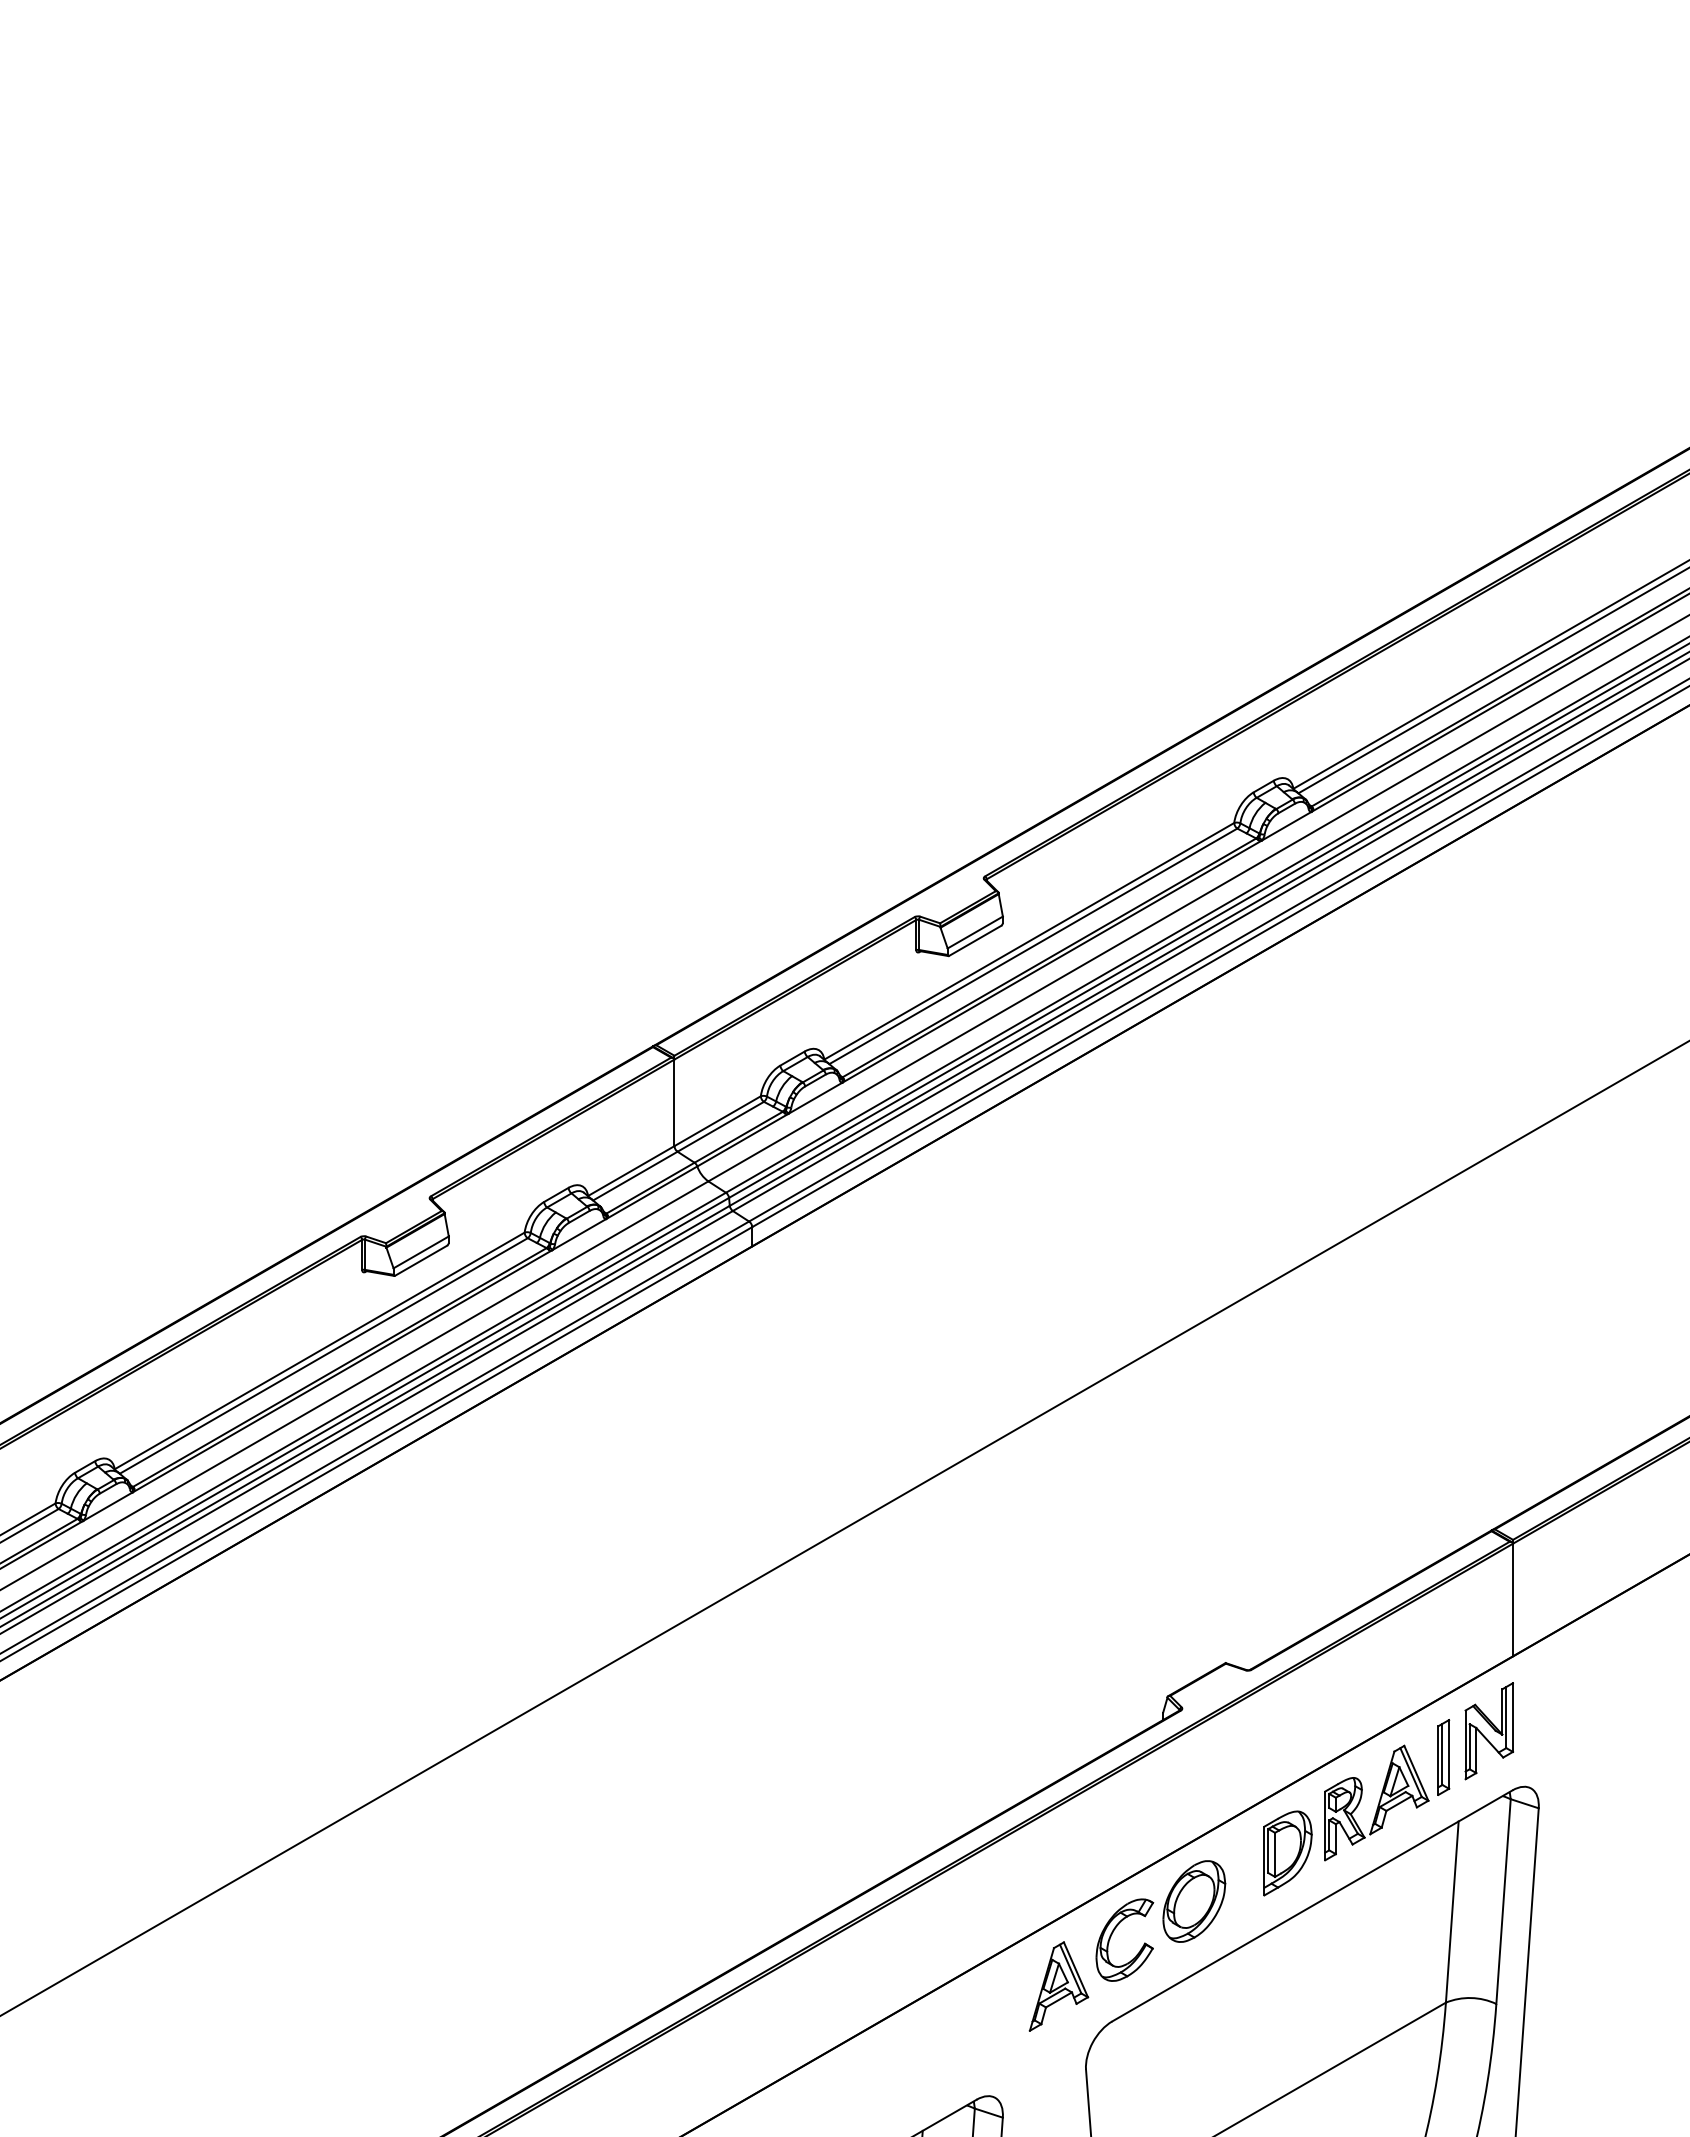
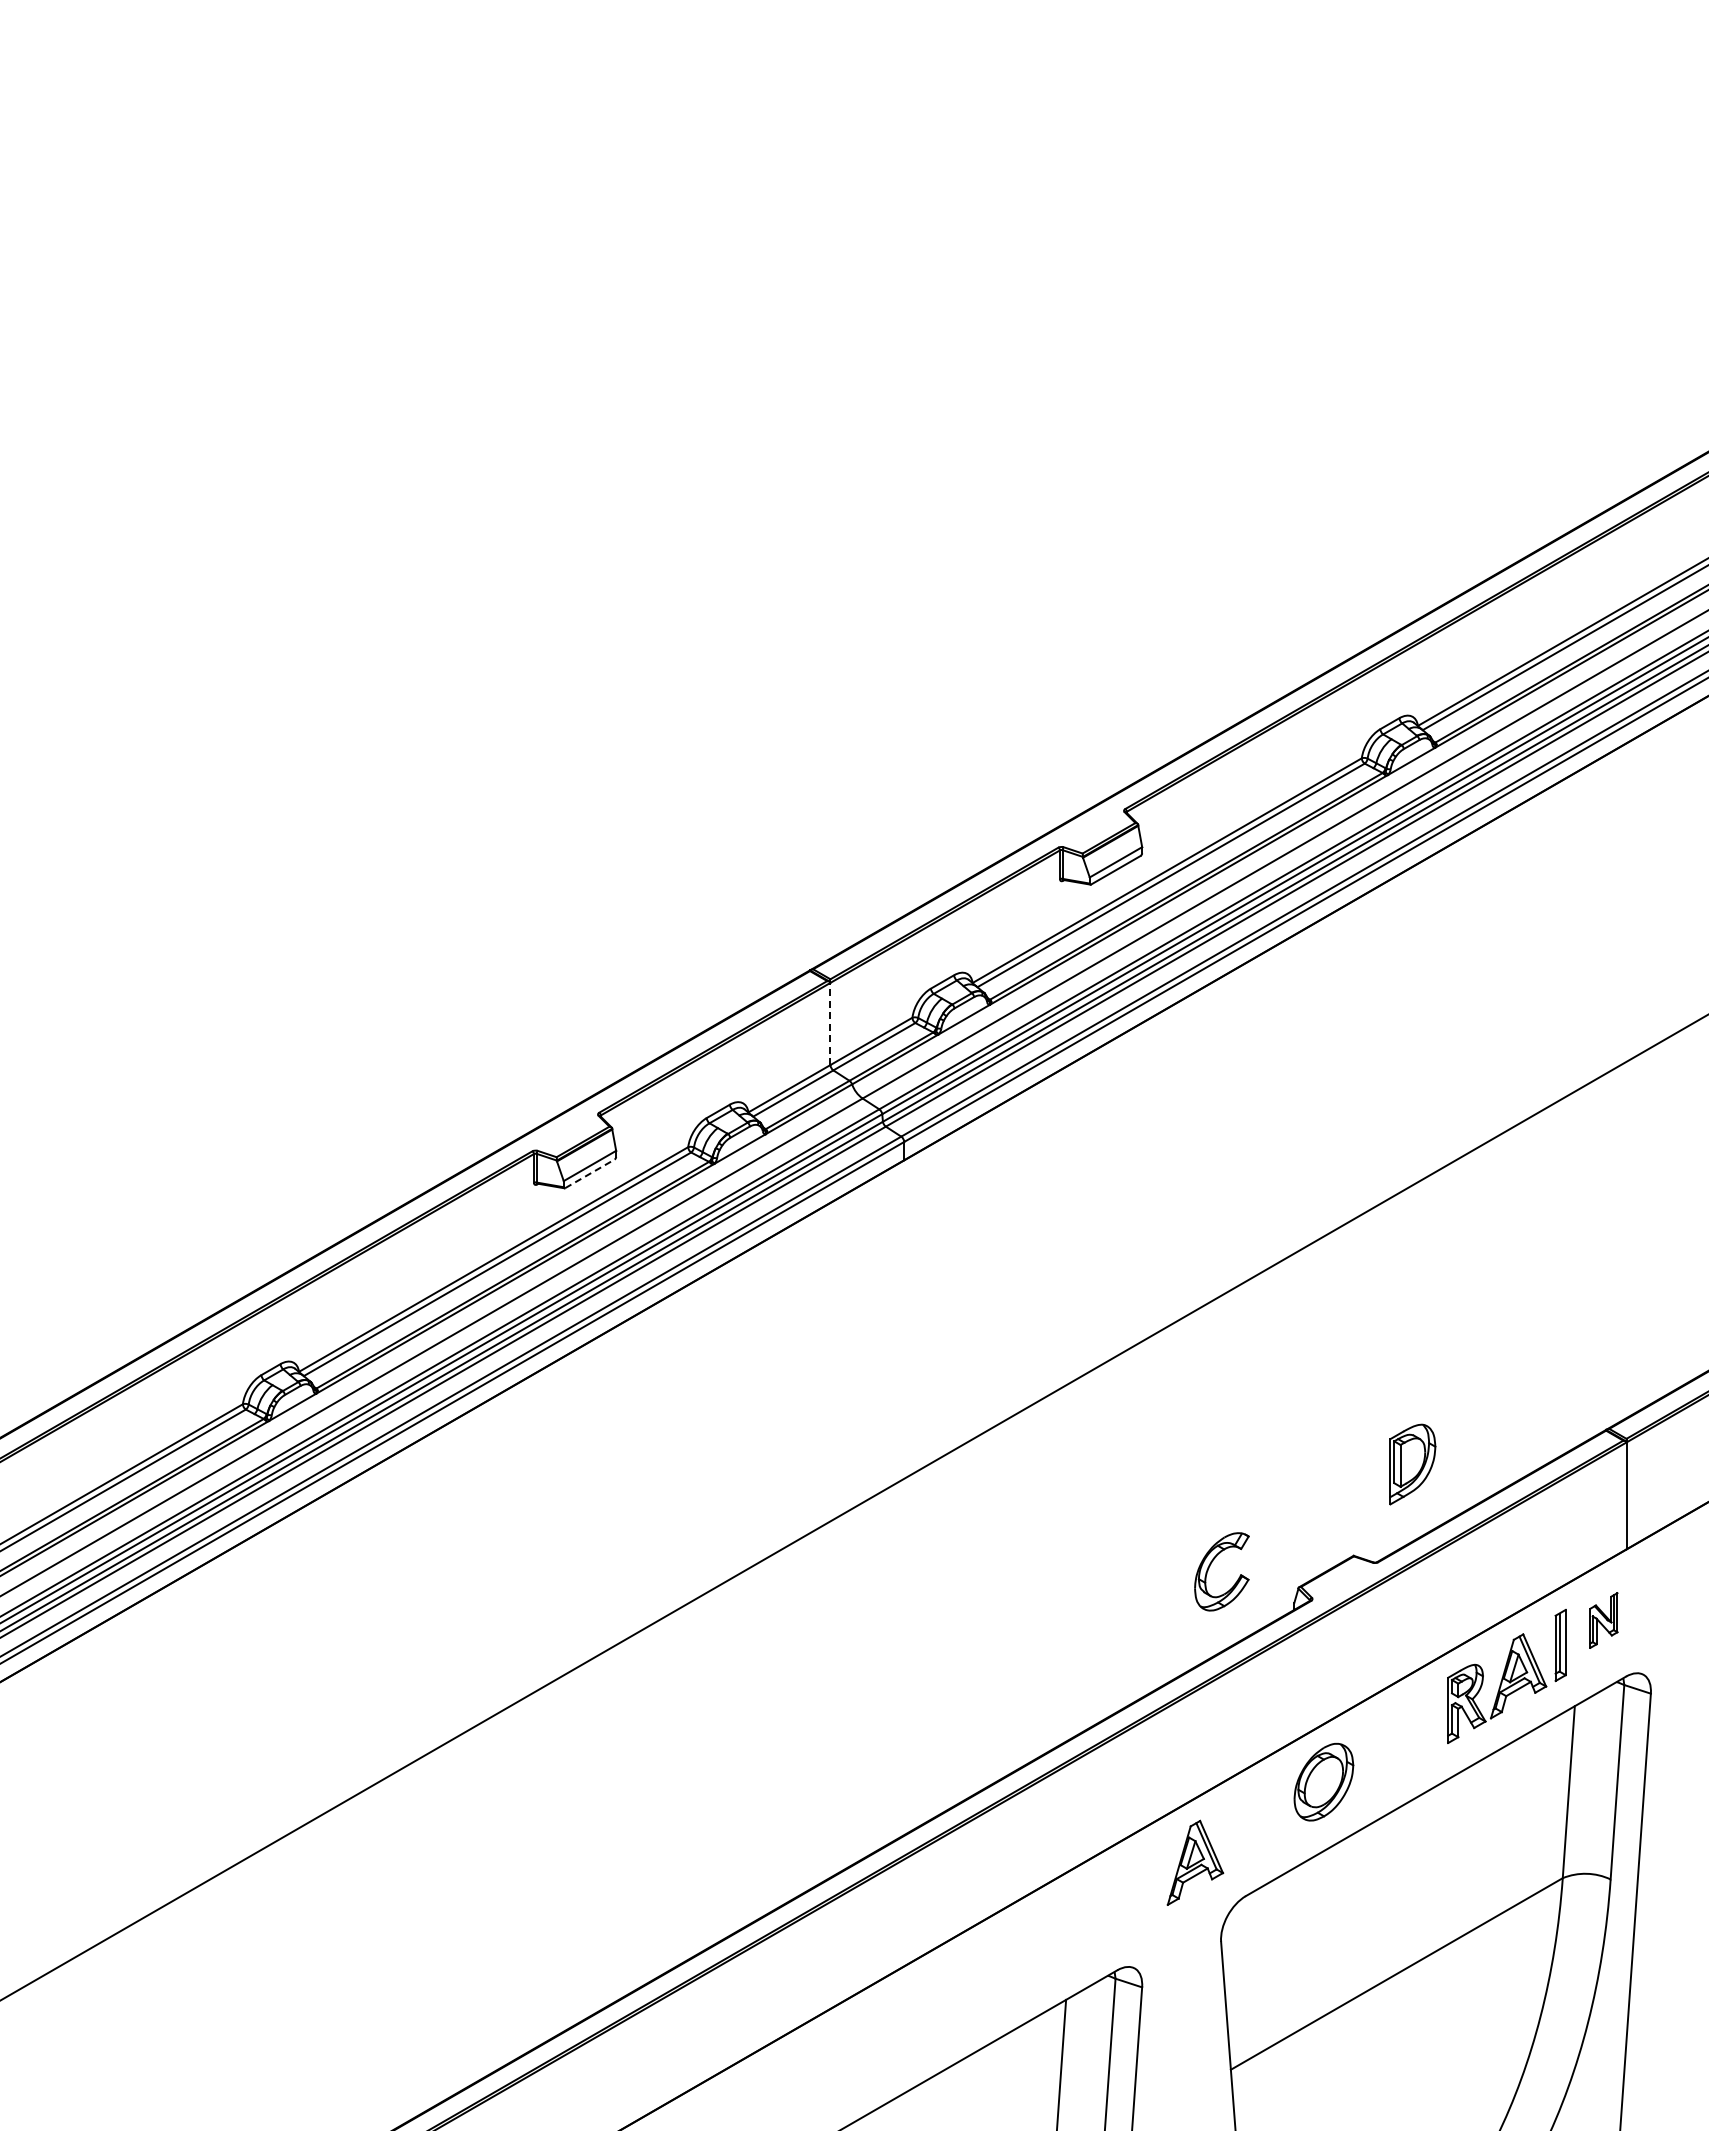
line: (674, 1102) -> (830, 1023), solid -> dashed
line: (421, 1260) -> (590, 1173), solid -> dashed
part: (1488, 1731) -> (1603, 1620), size x0.6
part: (1287, 1853) -> (1412, 1464), moved
part: (1112, 1934) -> (1210, 1566), moved

